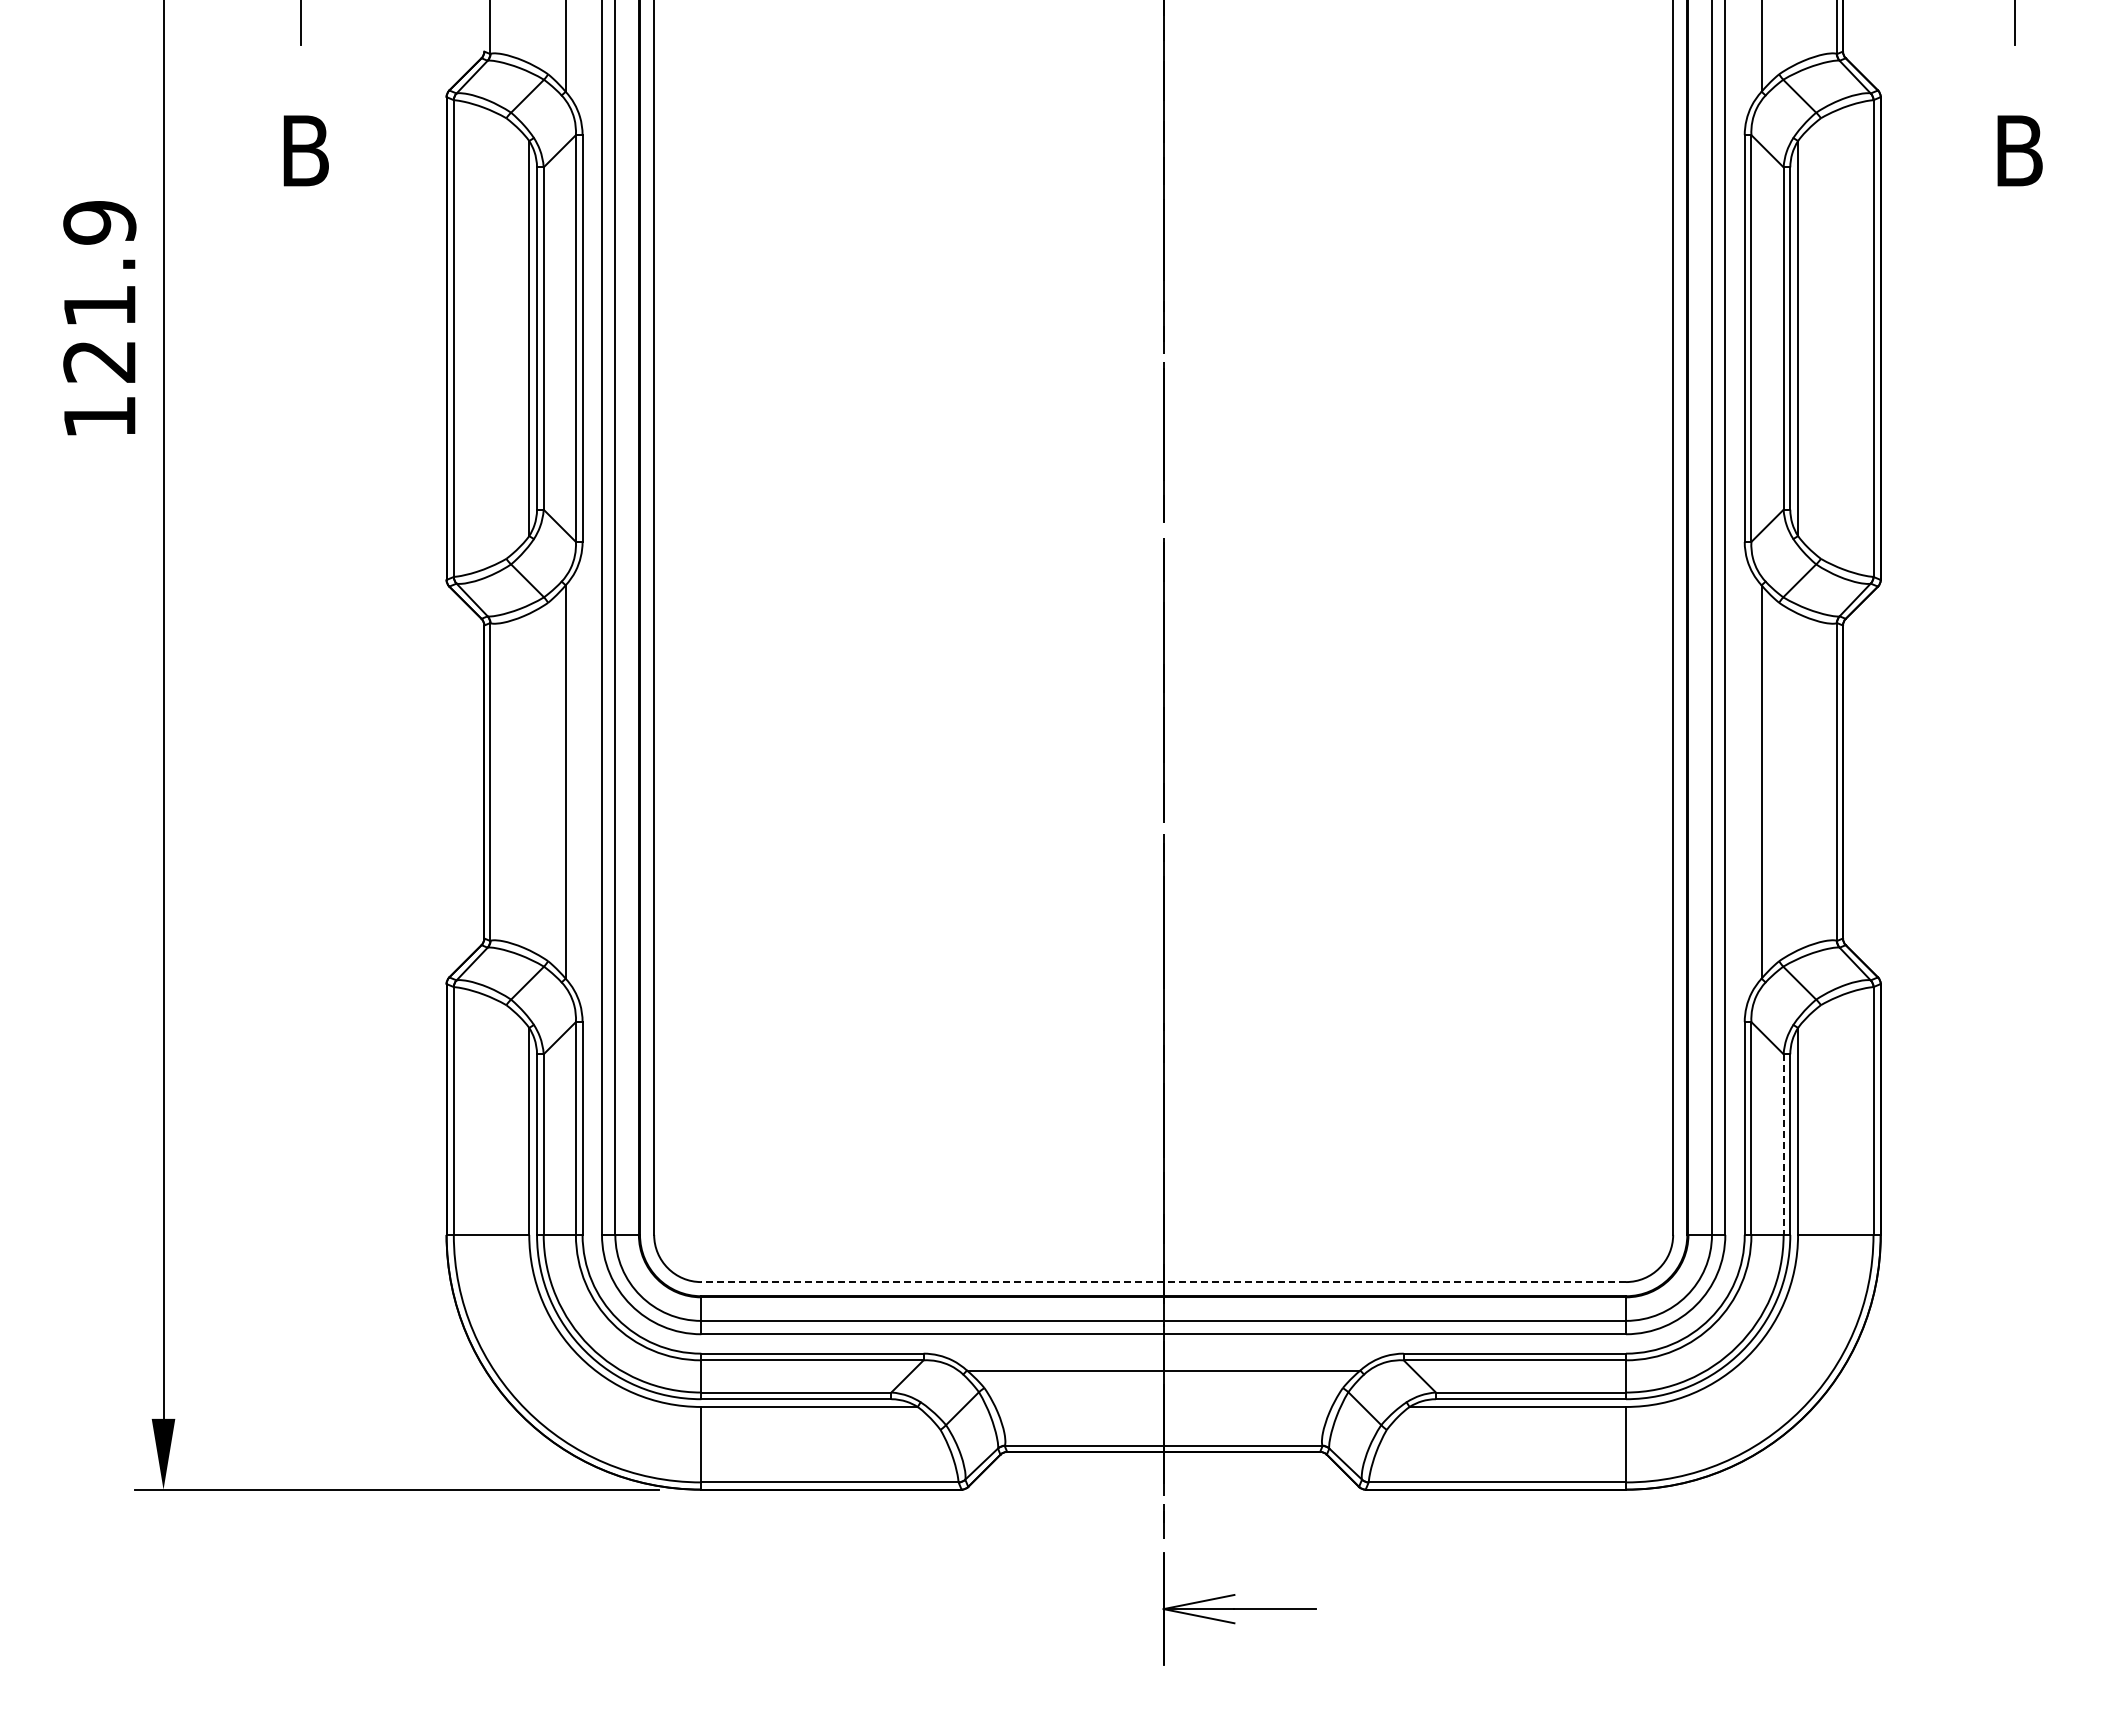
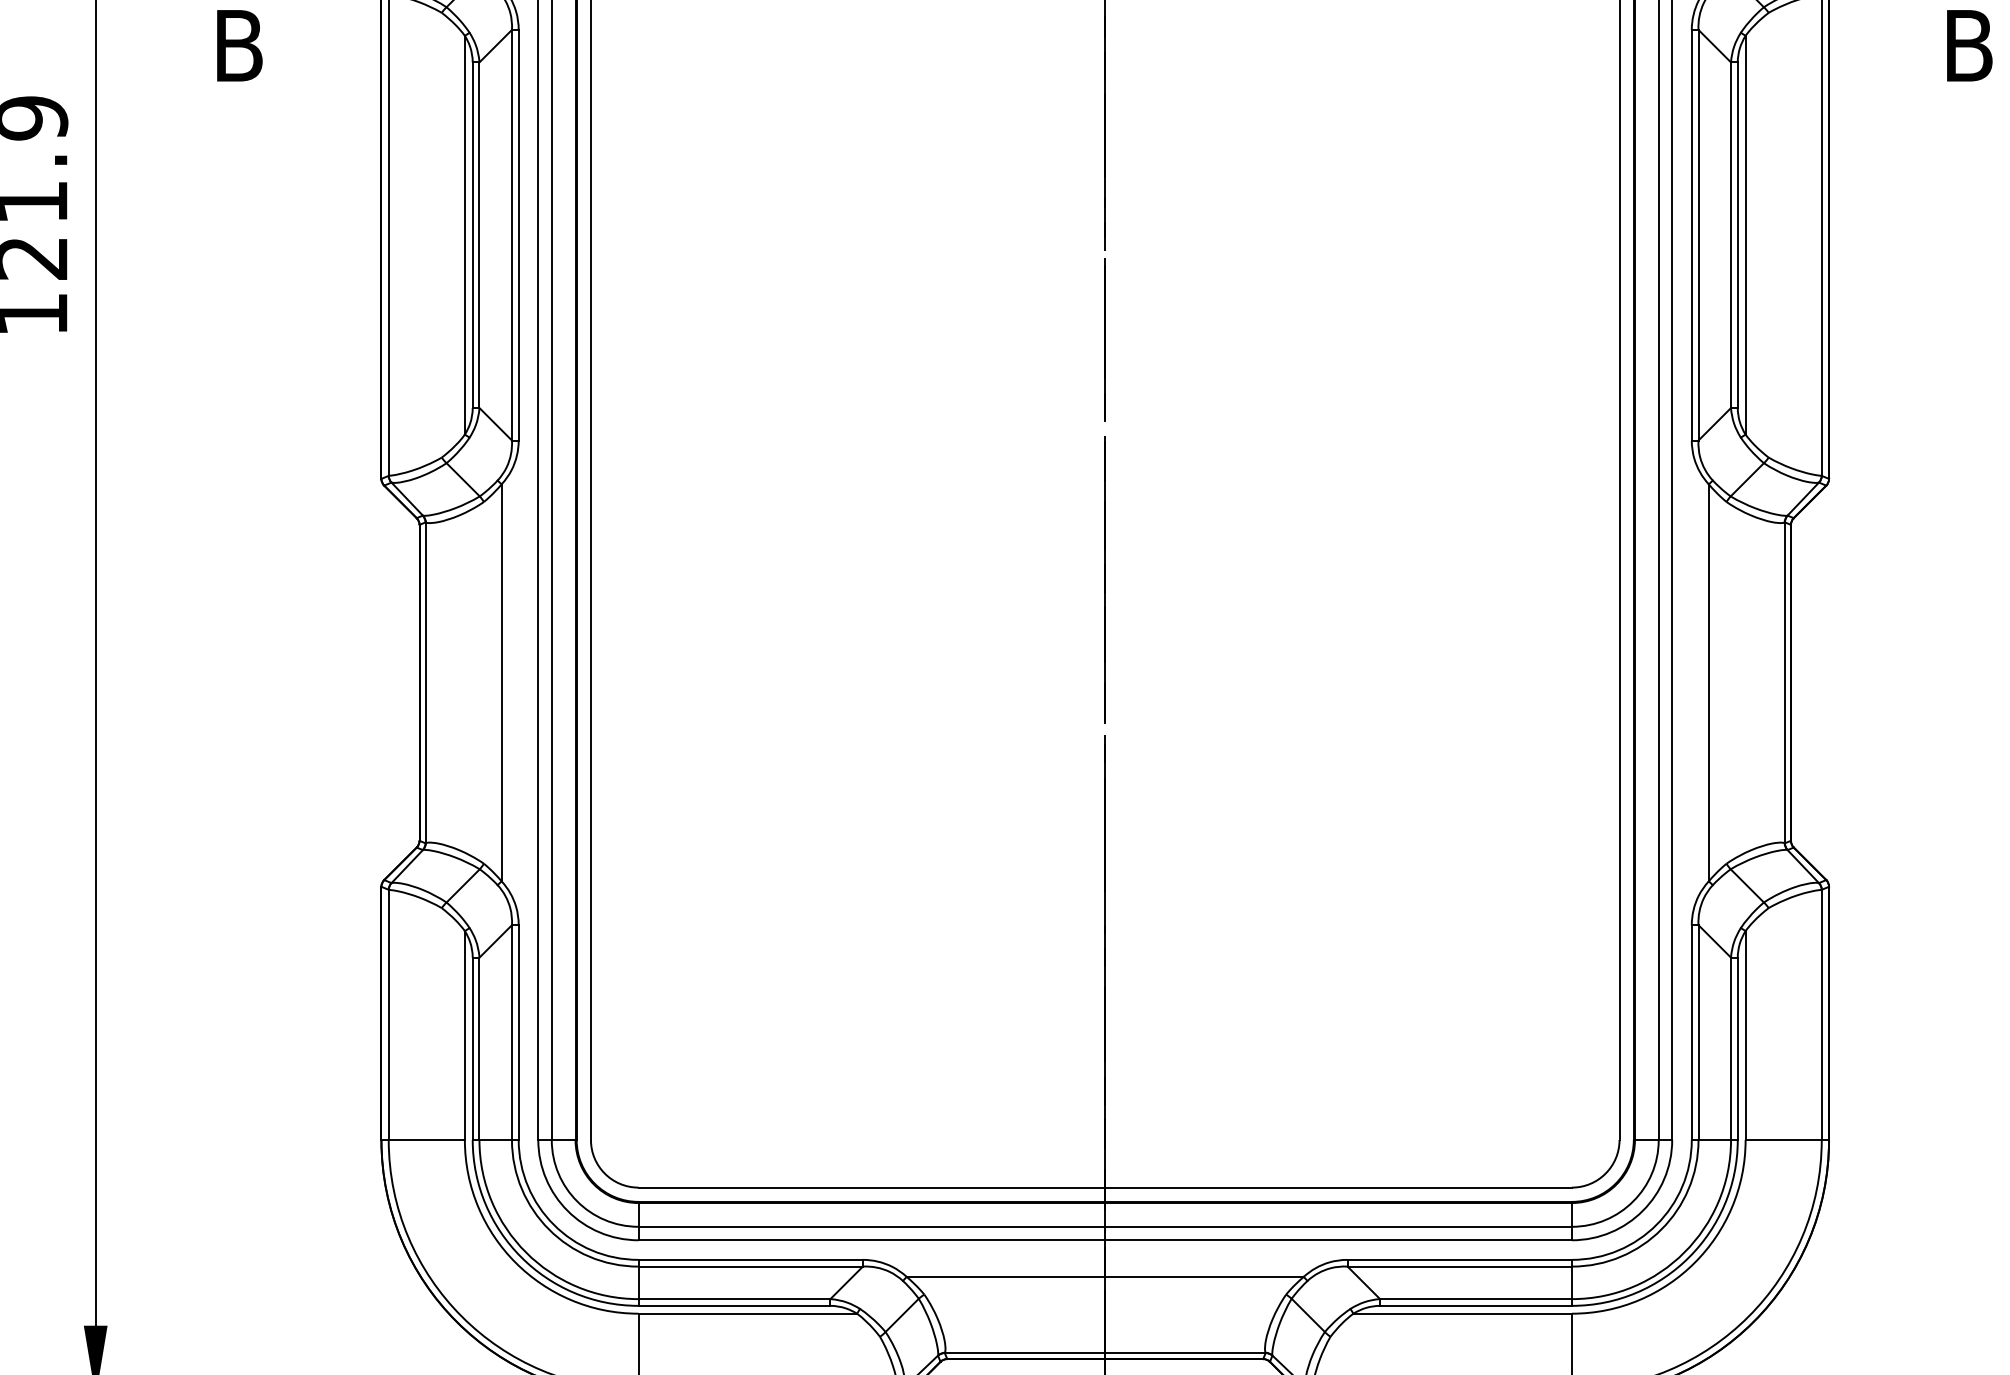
line: (1783, 1145) -> (1730, 1049), dashed -> solid
line: (1163, 1282) -> (1105, 1188), dashed -> solid

